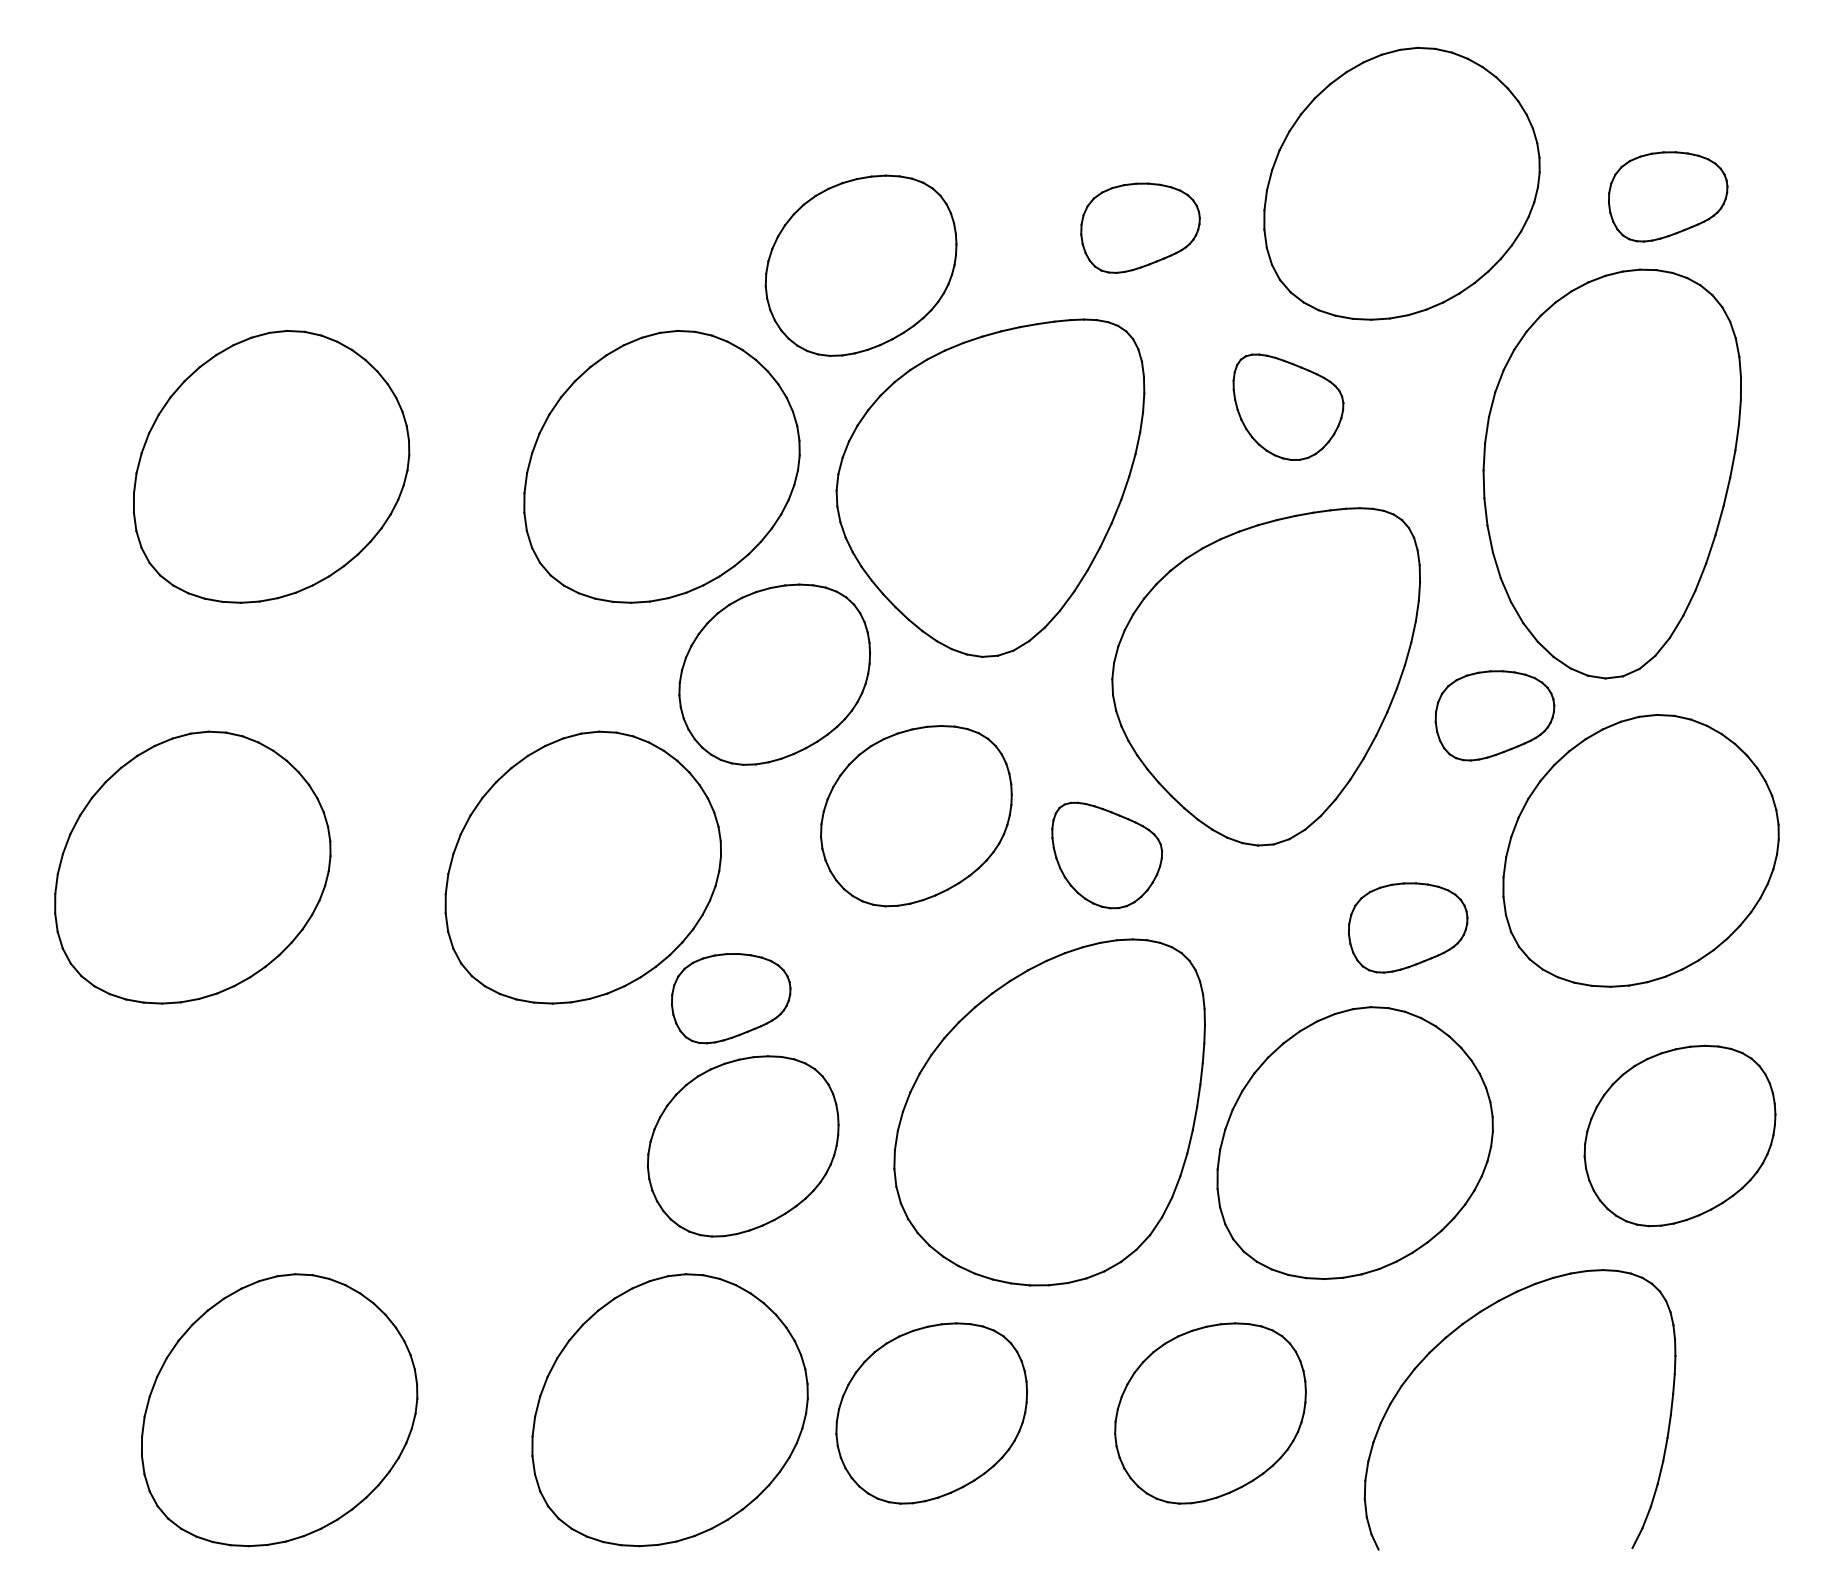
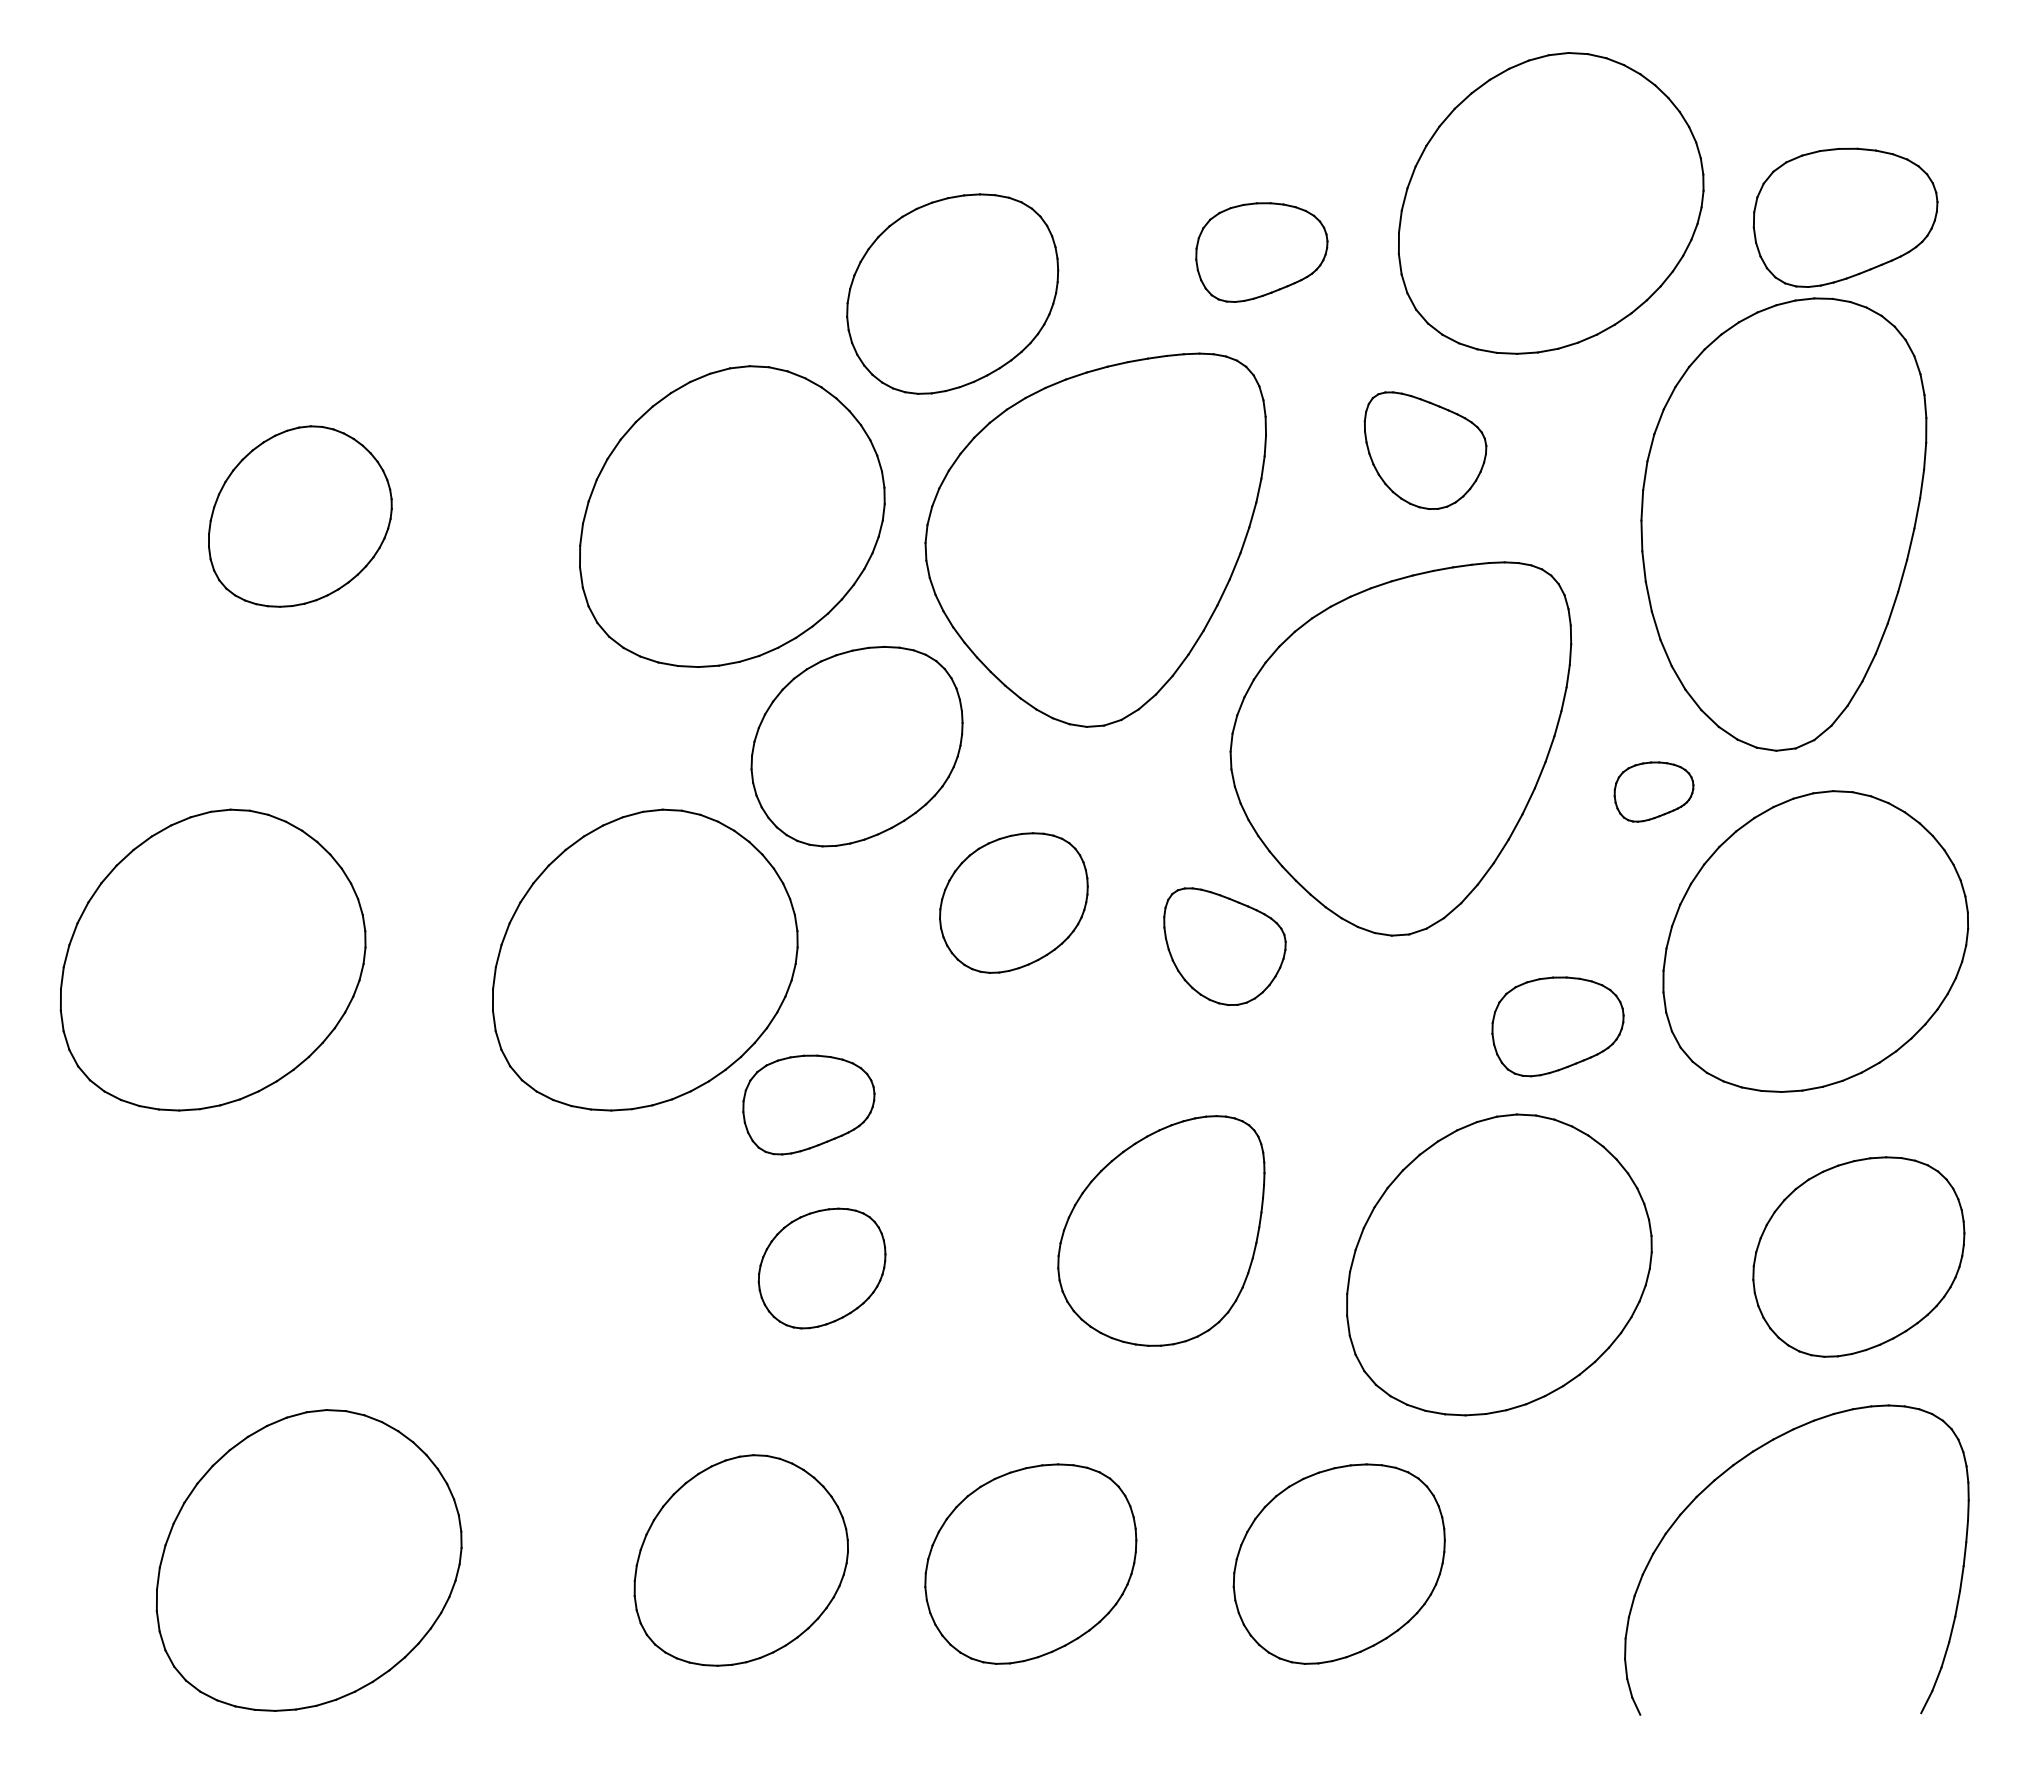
part: (1667, 196) -> (1845, 217), size x1.4
part: (271, 466) -> (300, 516), size x0.6
part: (1494, 715) -> (1653, 791), size x0.6
part: (916, 815) -> (1013, 902), size x0.7
part: (1049, 1111) -> (1161, 1230), size x0.6
part: (742, 1146) -> (821, 1268), size x0.6
part: (1457, 1329) -> (1727, 1471), moved
part: (670, 1410) -> (741, 1560), size x0.7

